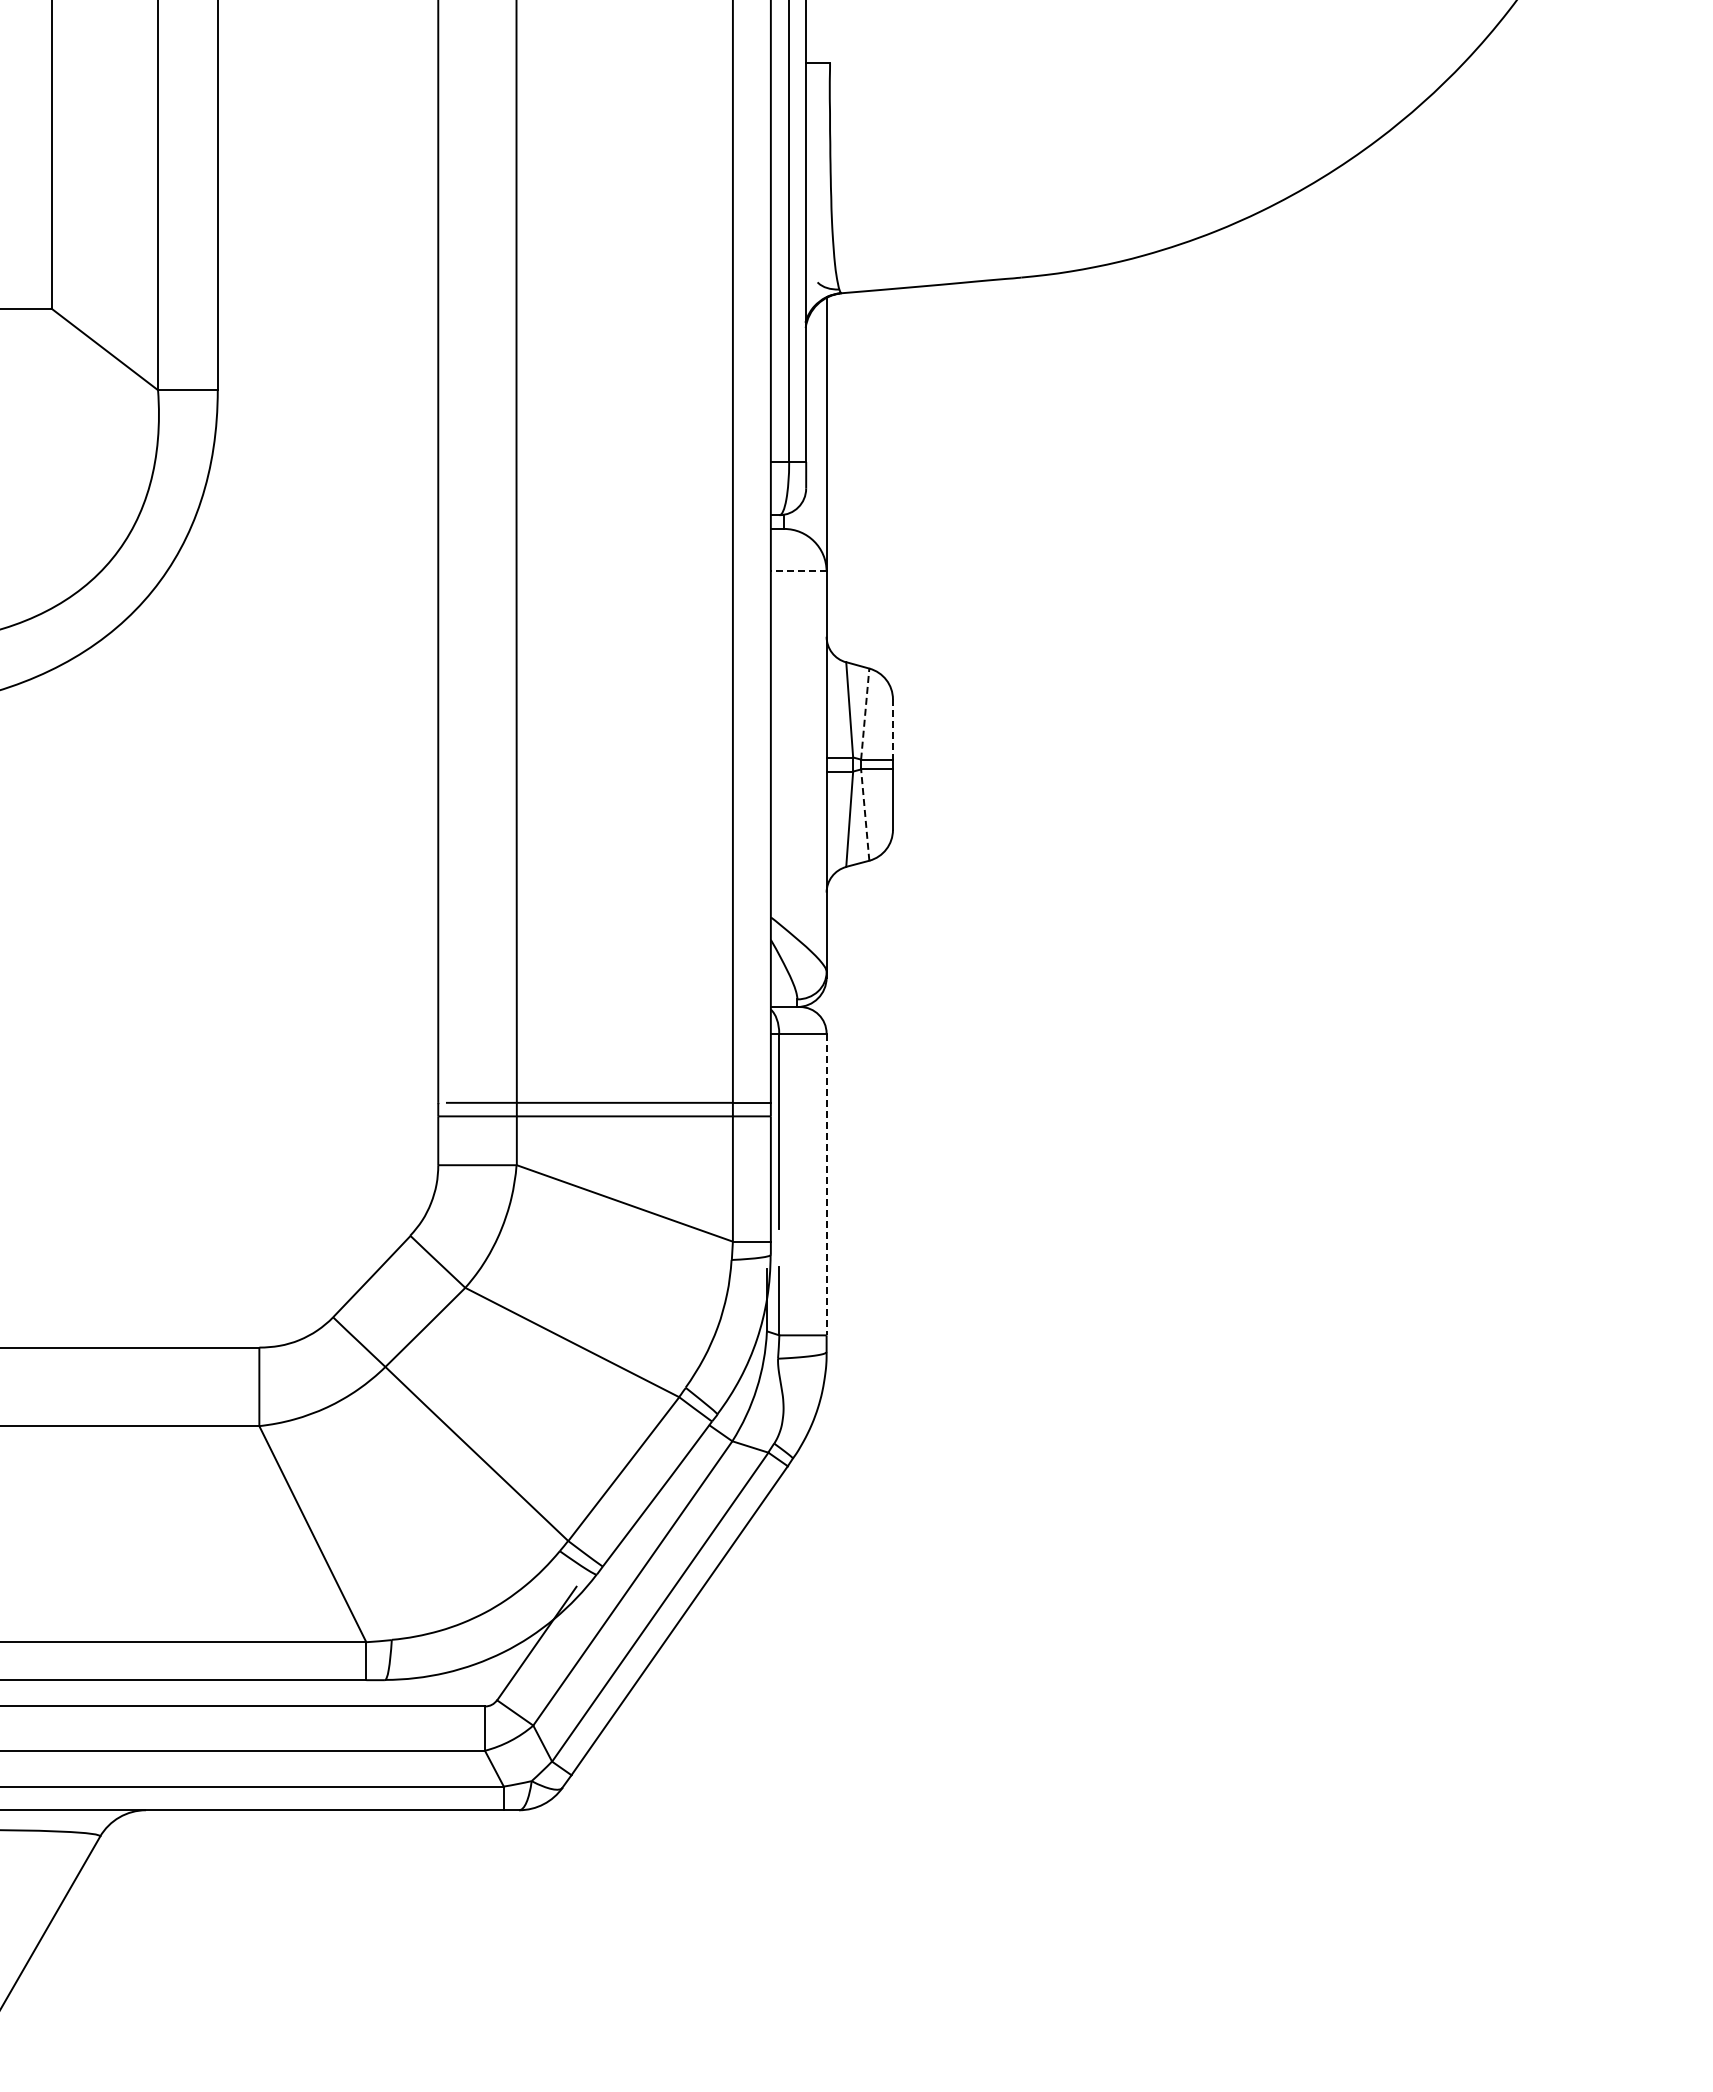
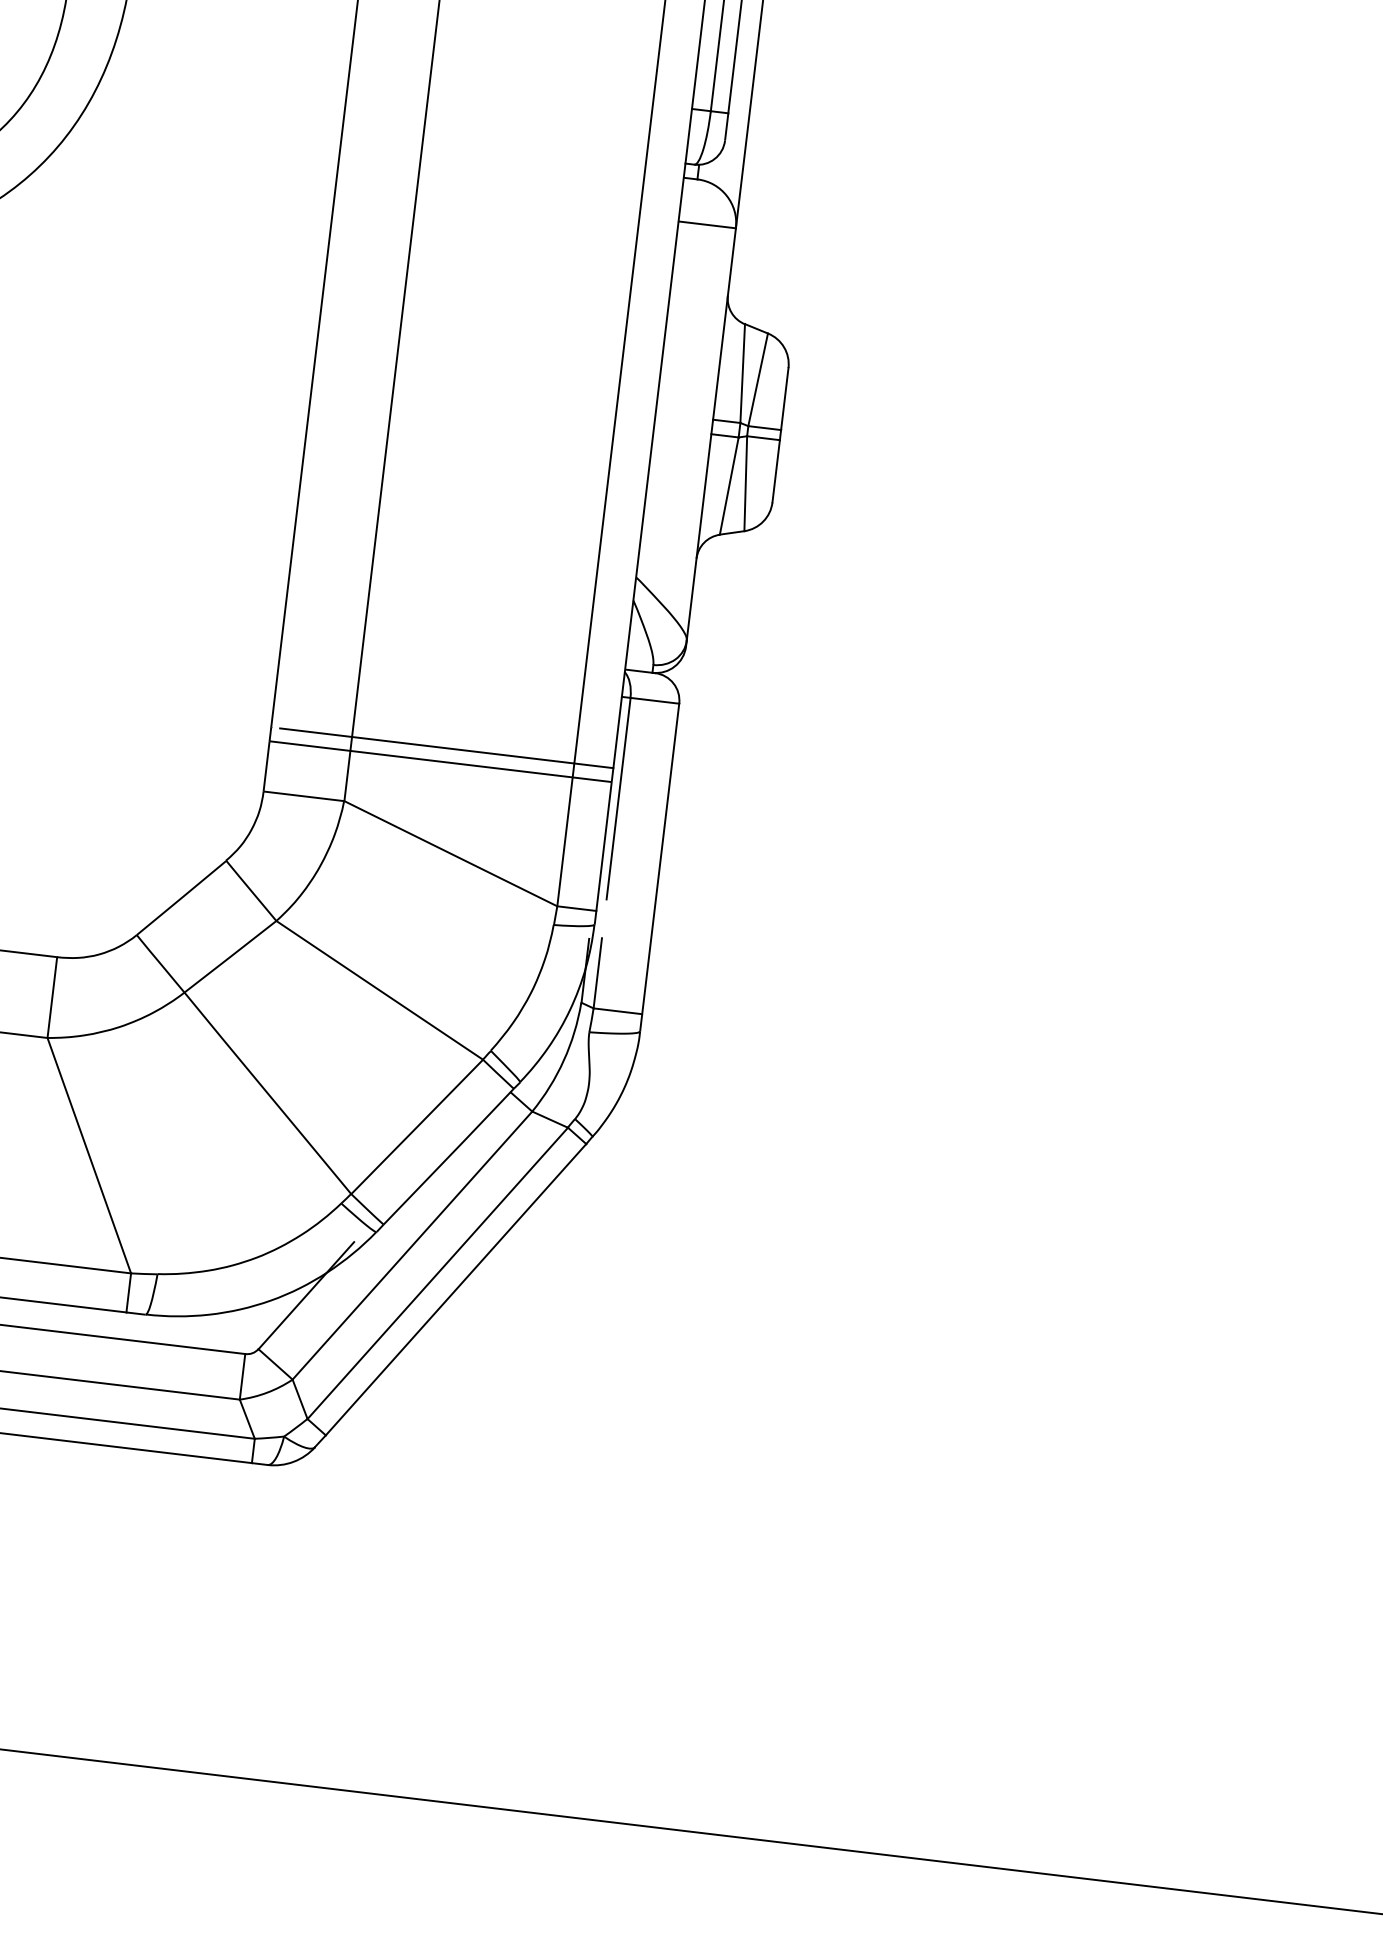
line: (798, 571) -> (707, 224), dashed -> solid
line: (865, 714) -> (758, 380), dashed -> solid
line: (892, 729) -> (784, 399), dashed -> solid
line: (865, 815) -> (745, 484), dashed -> solid
line: (826, 1184) -> (660, 858), dashed -> solid

